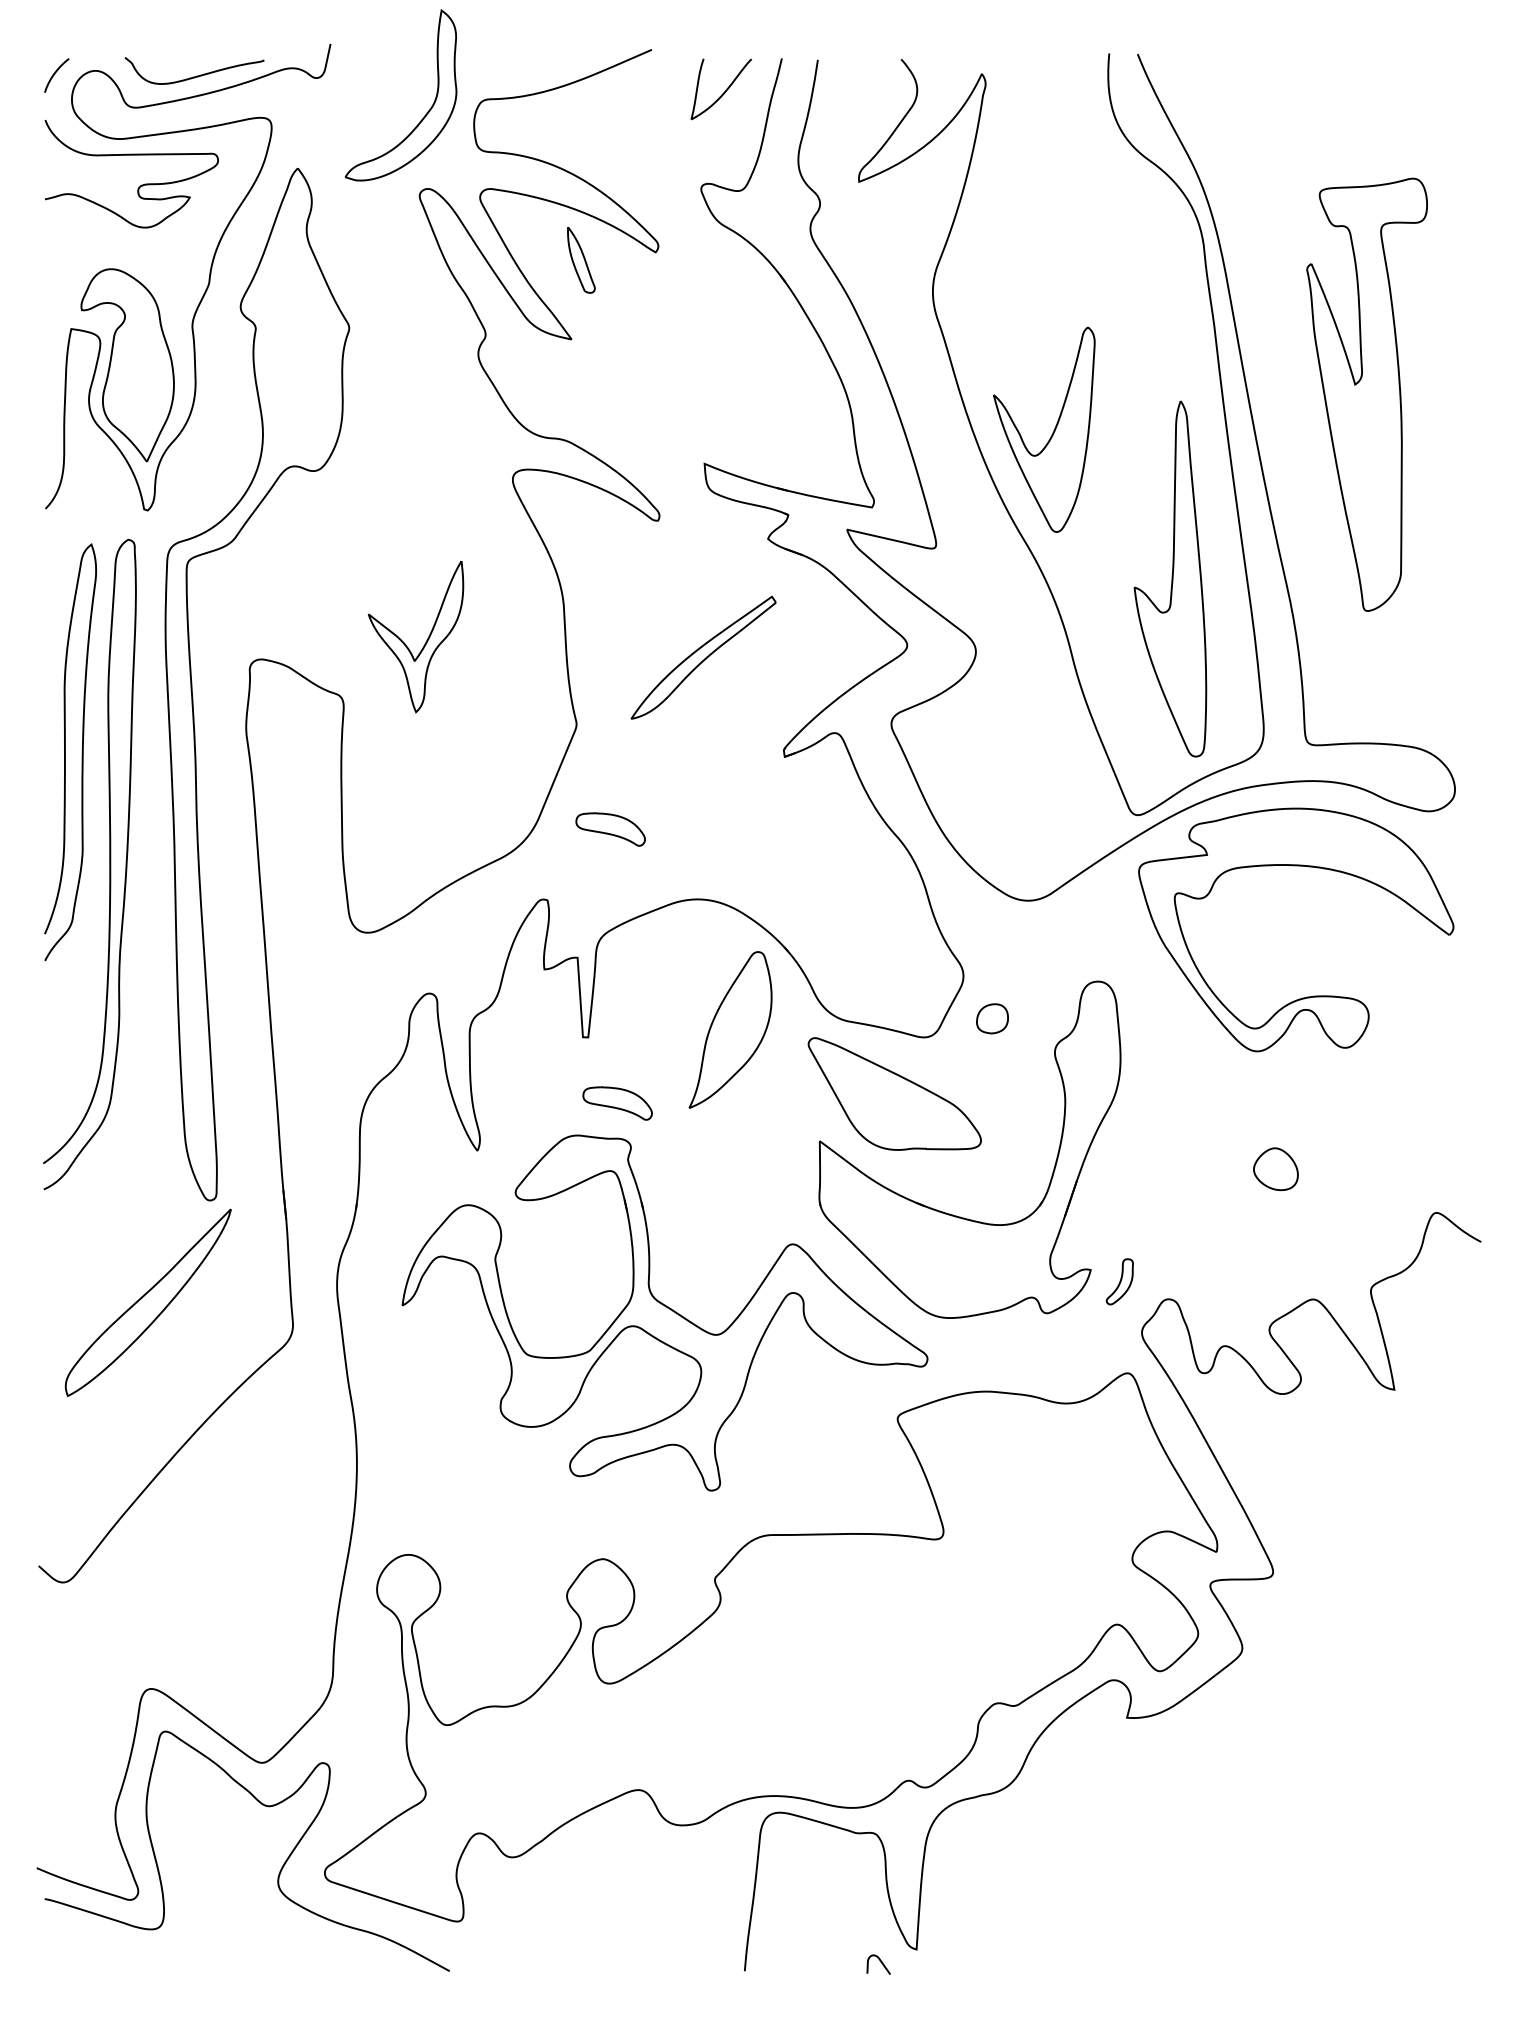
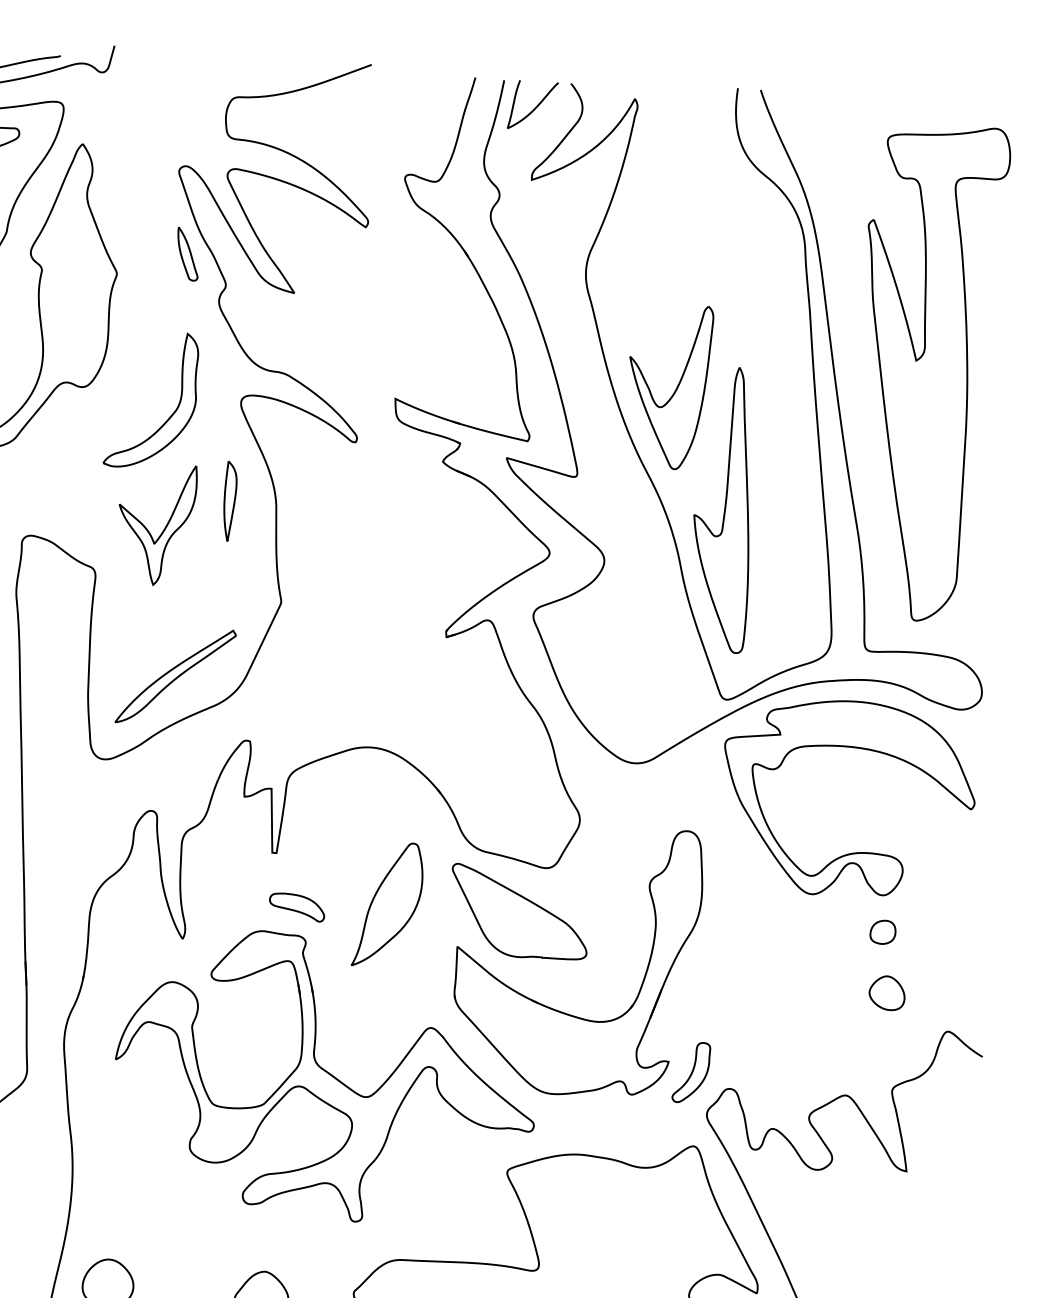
curve: (723, 92) -> (534, 108), moved
part: (423, 116) -> (168, 418), moved
part: (581, 260) -> (188, 254), moved
part: (1366, 394) -> (928, 372), size x1.43
part: (1170, 578) -> (723, 509), moved
part: (505, 602) -> (229, 501), added
part: (703, 657) -> (175, 676), moved
part: (610, 829) -> (303, 687), removed
part: (992, 1018) -> (883, 932), moved
part: (730, 1029) -> (387, 904), moved
part: (1275, 1169) -> (886, 993), moved
part: (1119, 1281) -> (691, 1072), size x1.67

